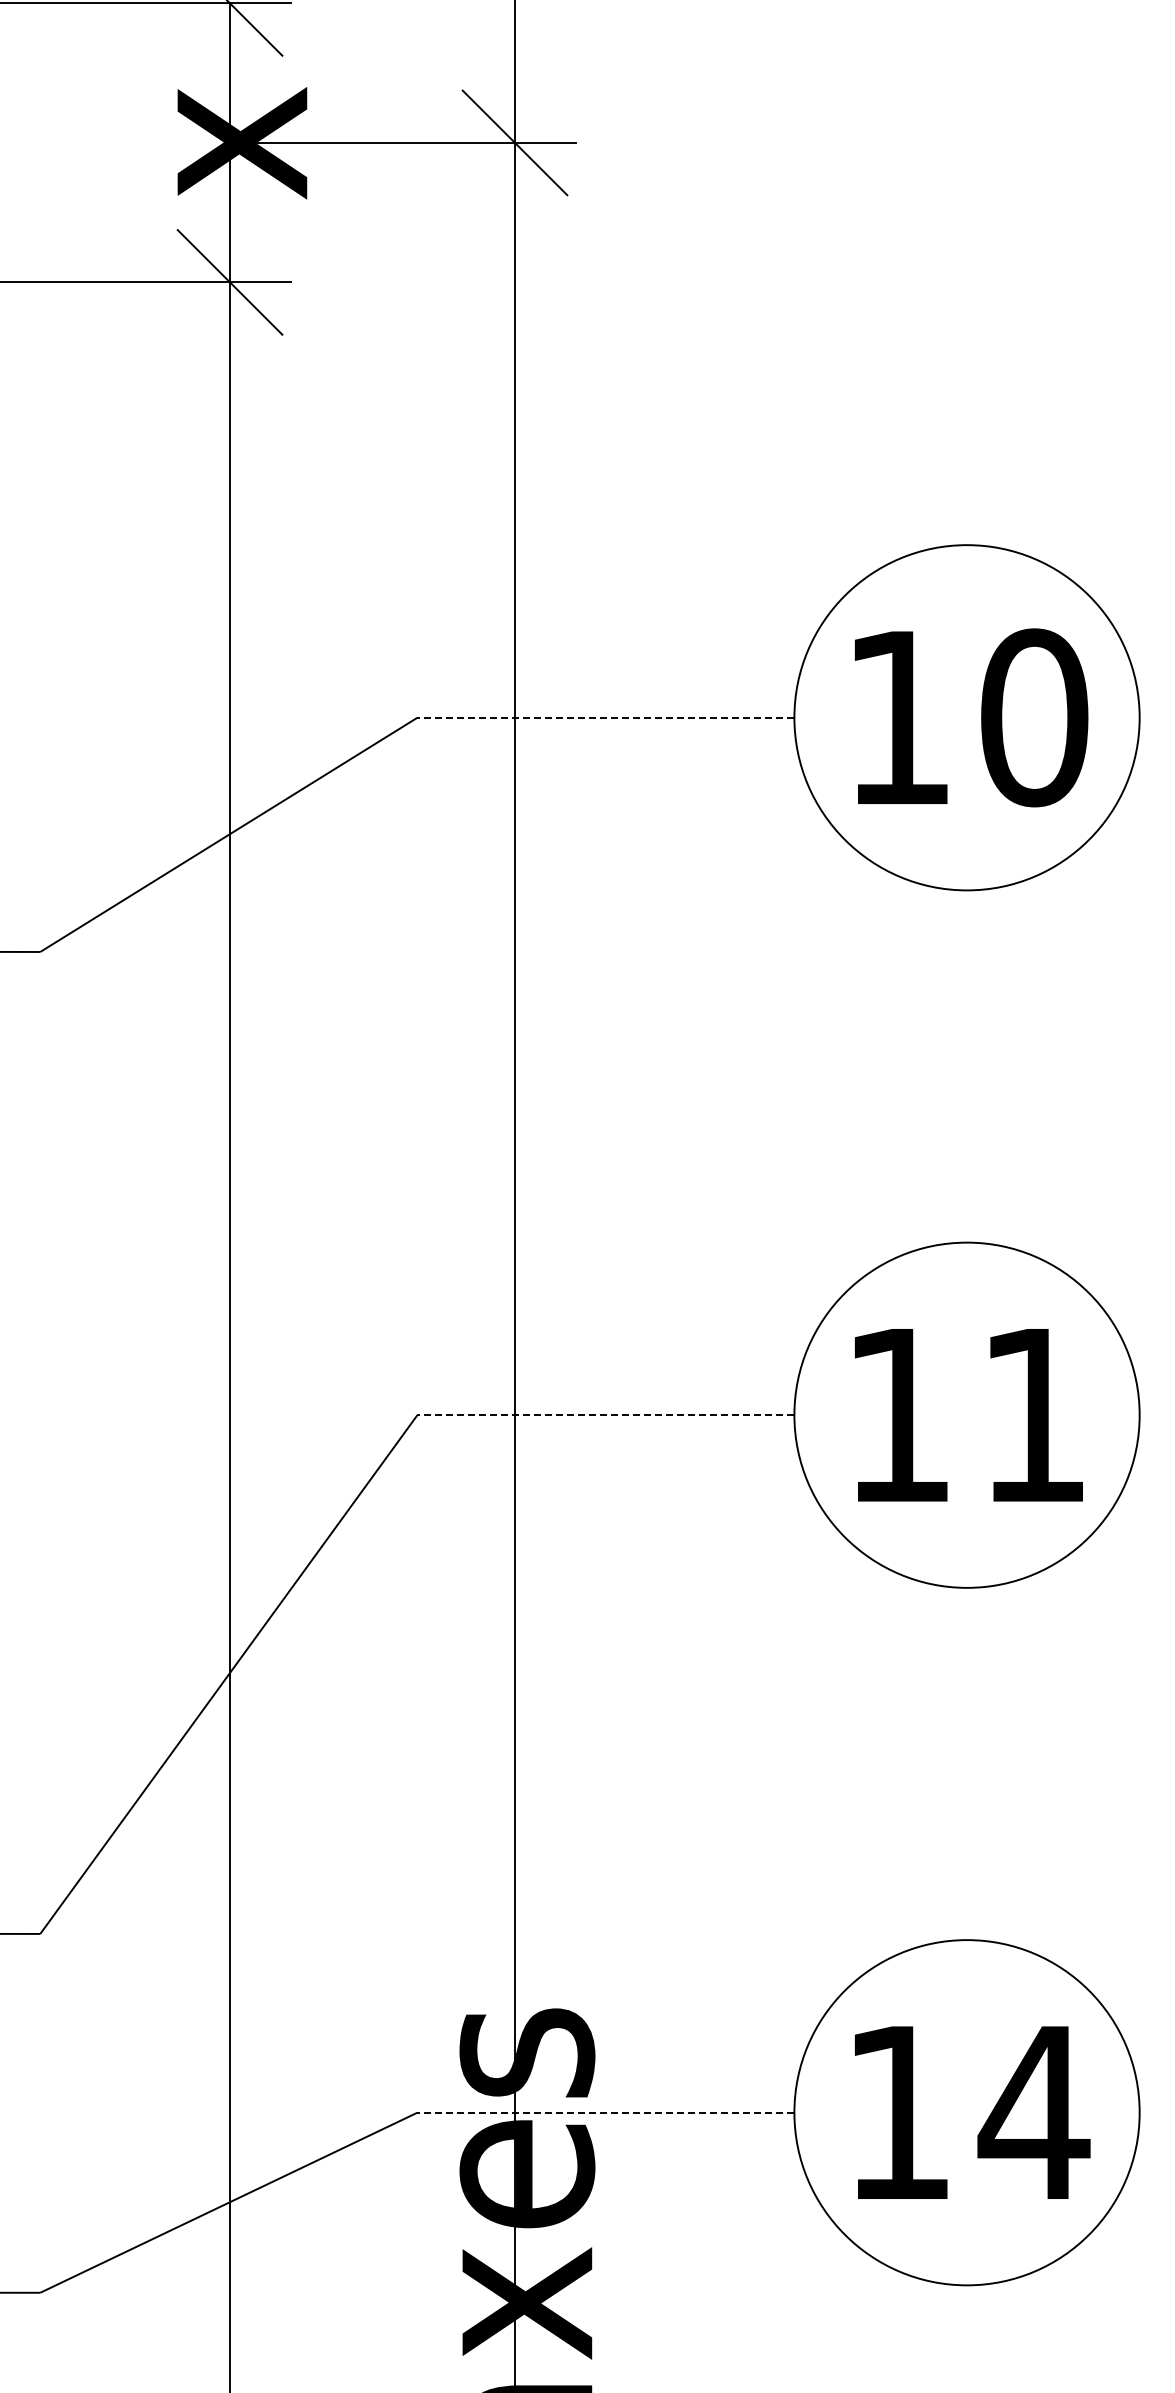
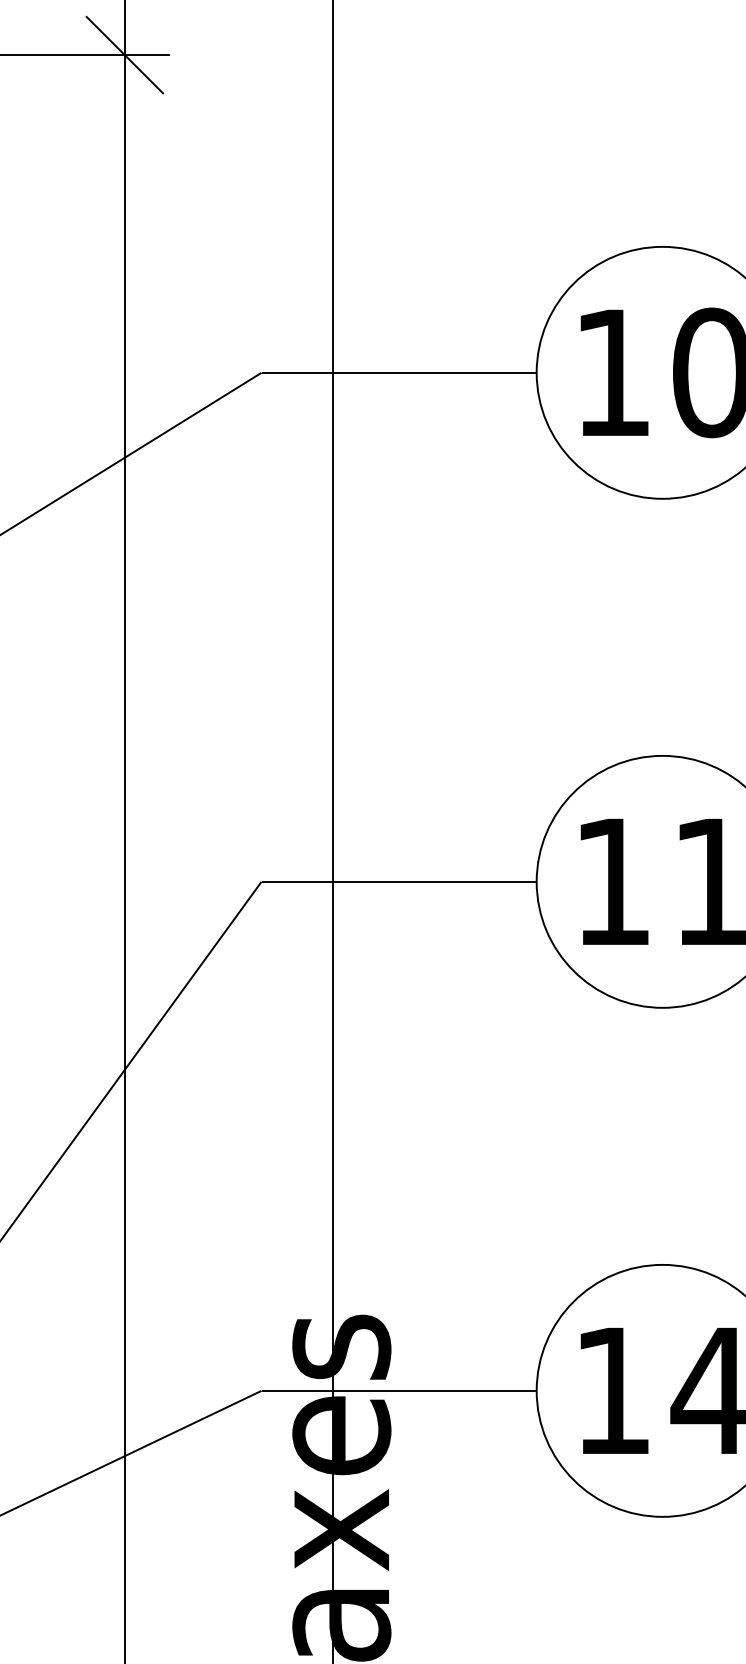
line: (605, 717) -> (398, 372), dashed -> solid
line: (605, 1415) -> (398, 882), dashed -> solid
line: (605, 2112) -> (398, 1390), dashed -> solid

